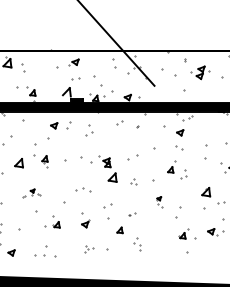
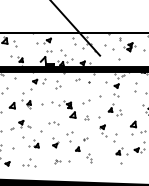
part: (204, 151) -> (135, 87), moved
part: (31, 193) -> (20, 125), size x1.67
part: (159, 201) -> (103, 130), size x1.67

